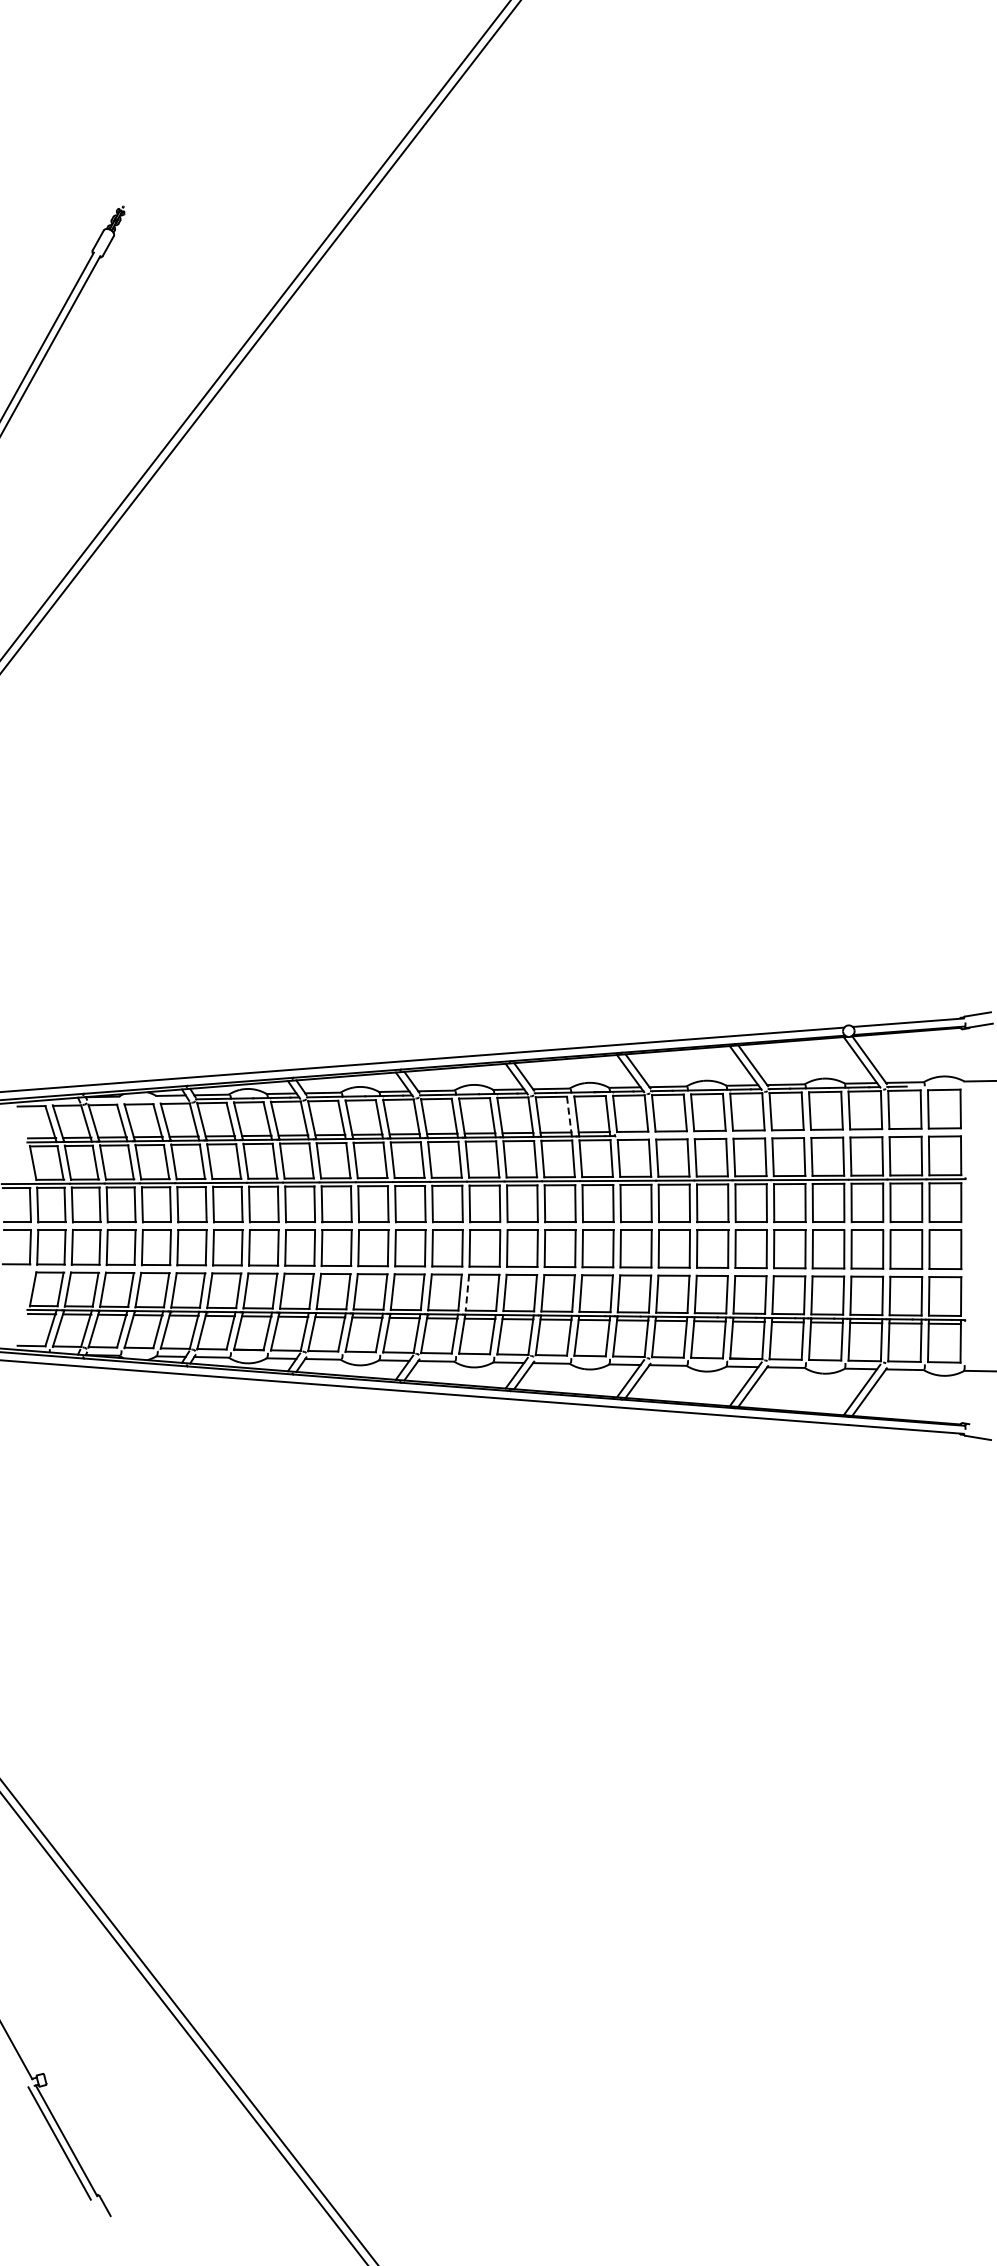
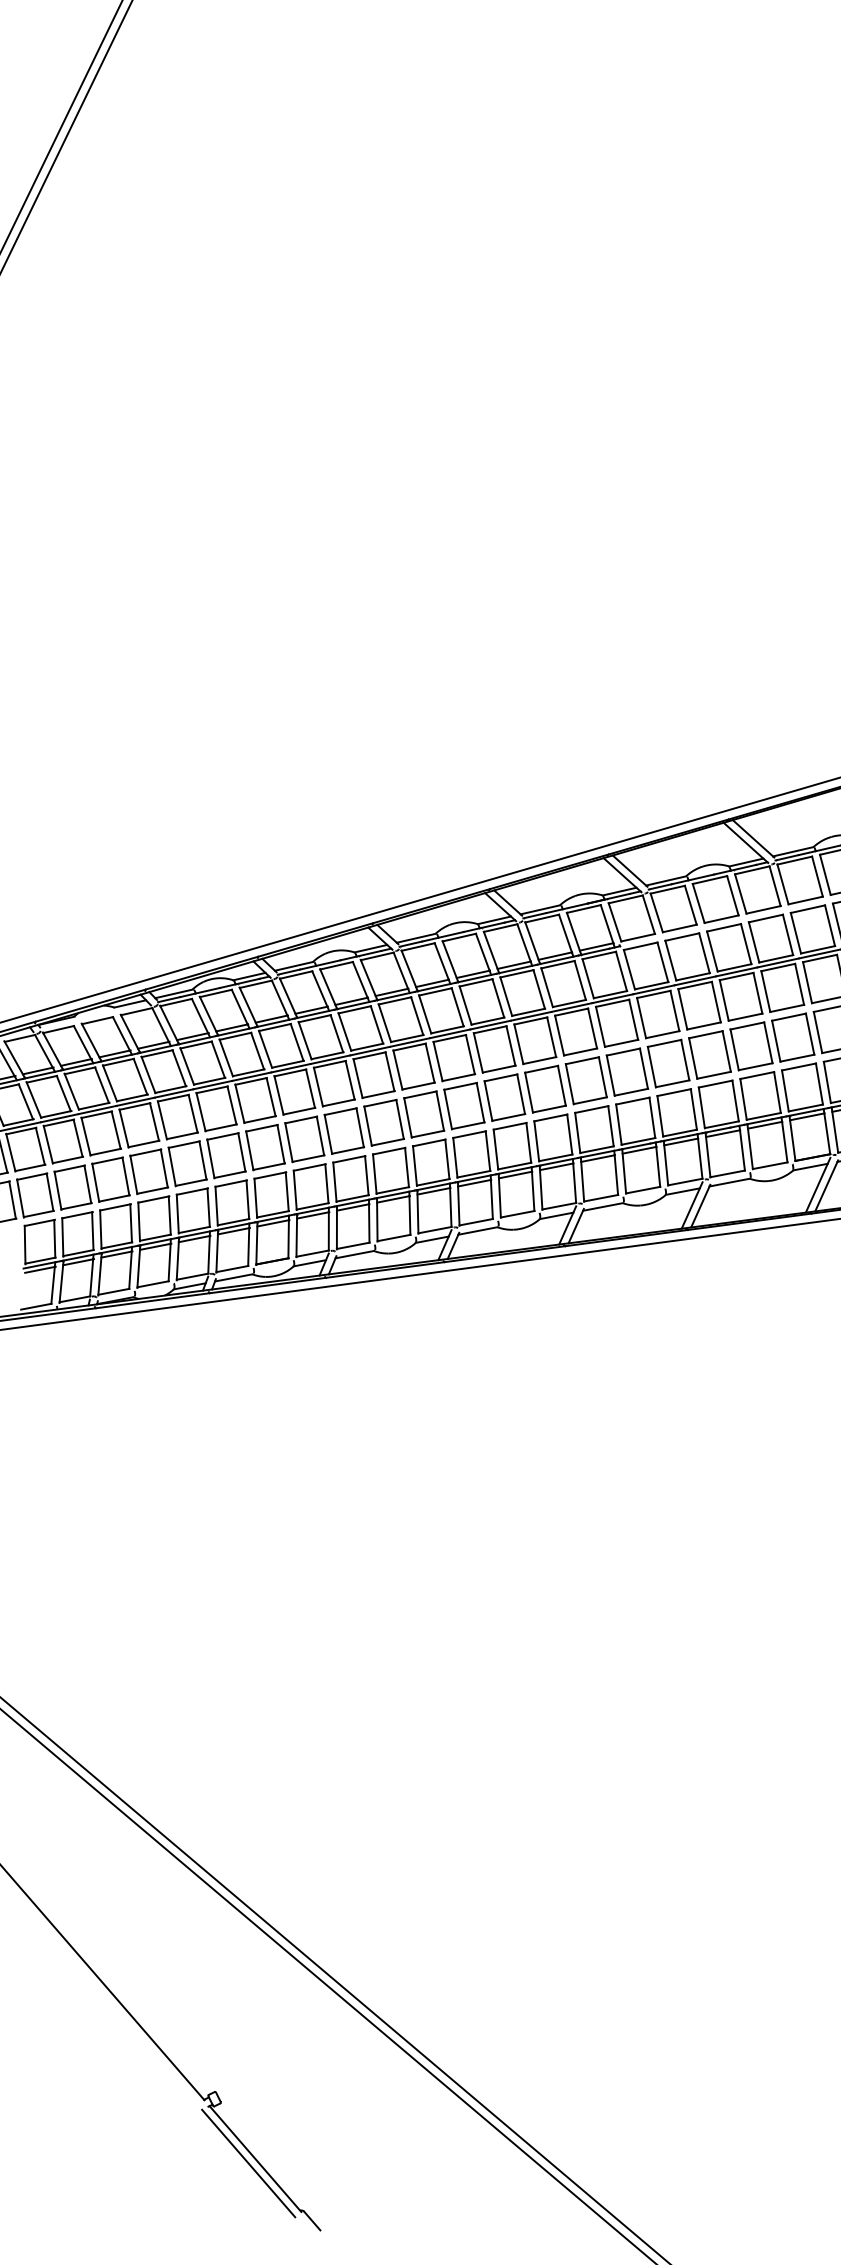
line: (569, 1115) -> (566, 934), dashed -> solid
line: (467, 1293) -> (496, 1150), dashed -> solid

